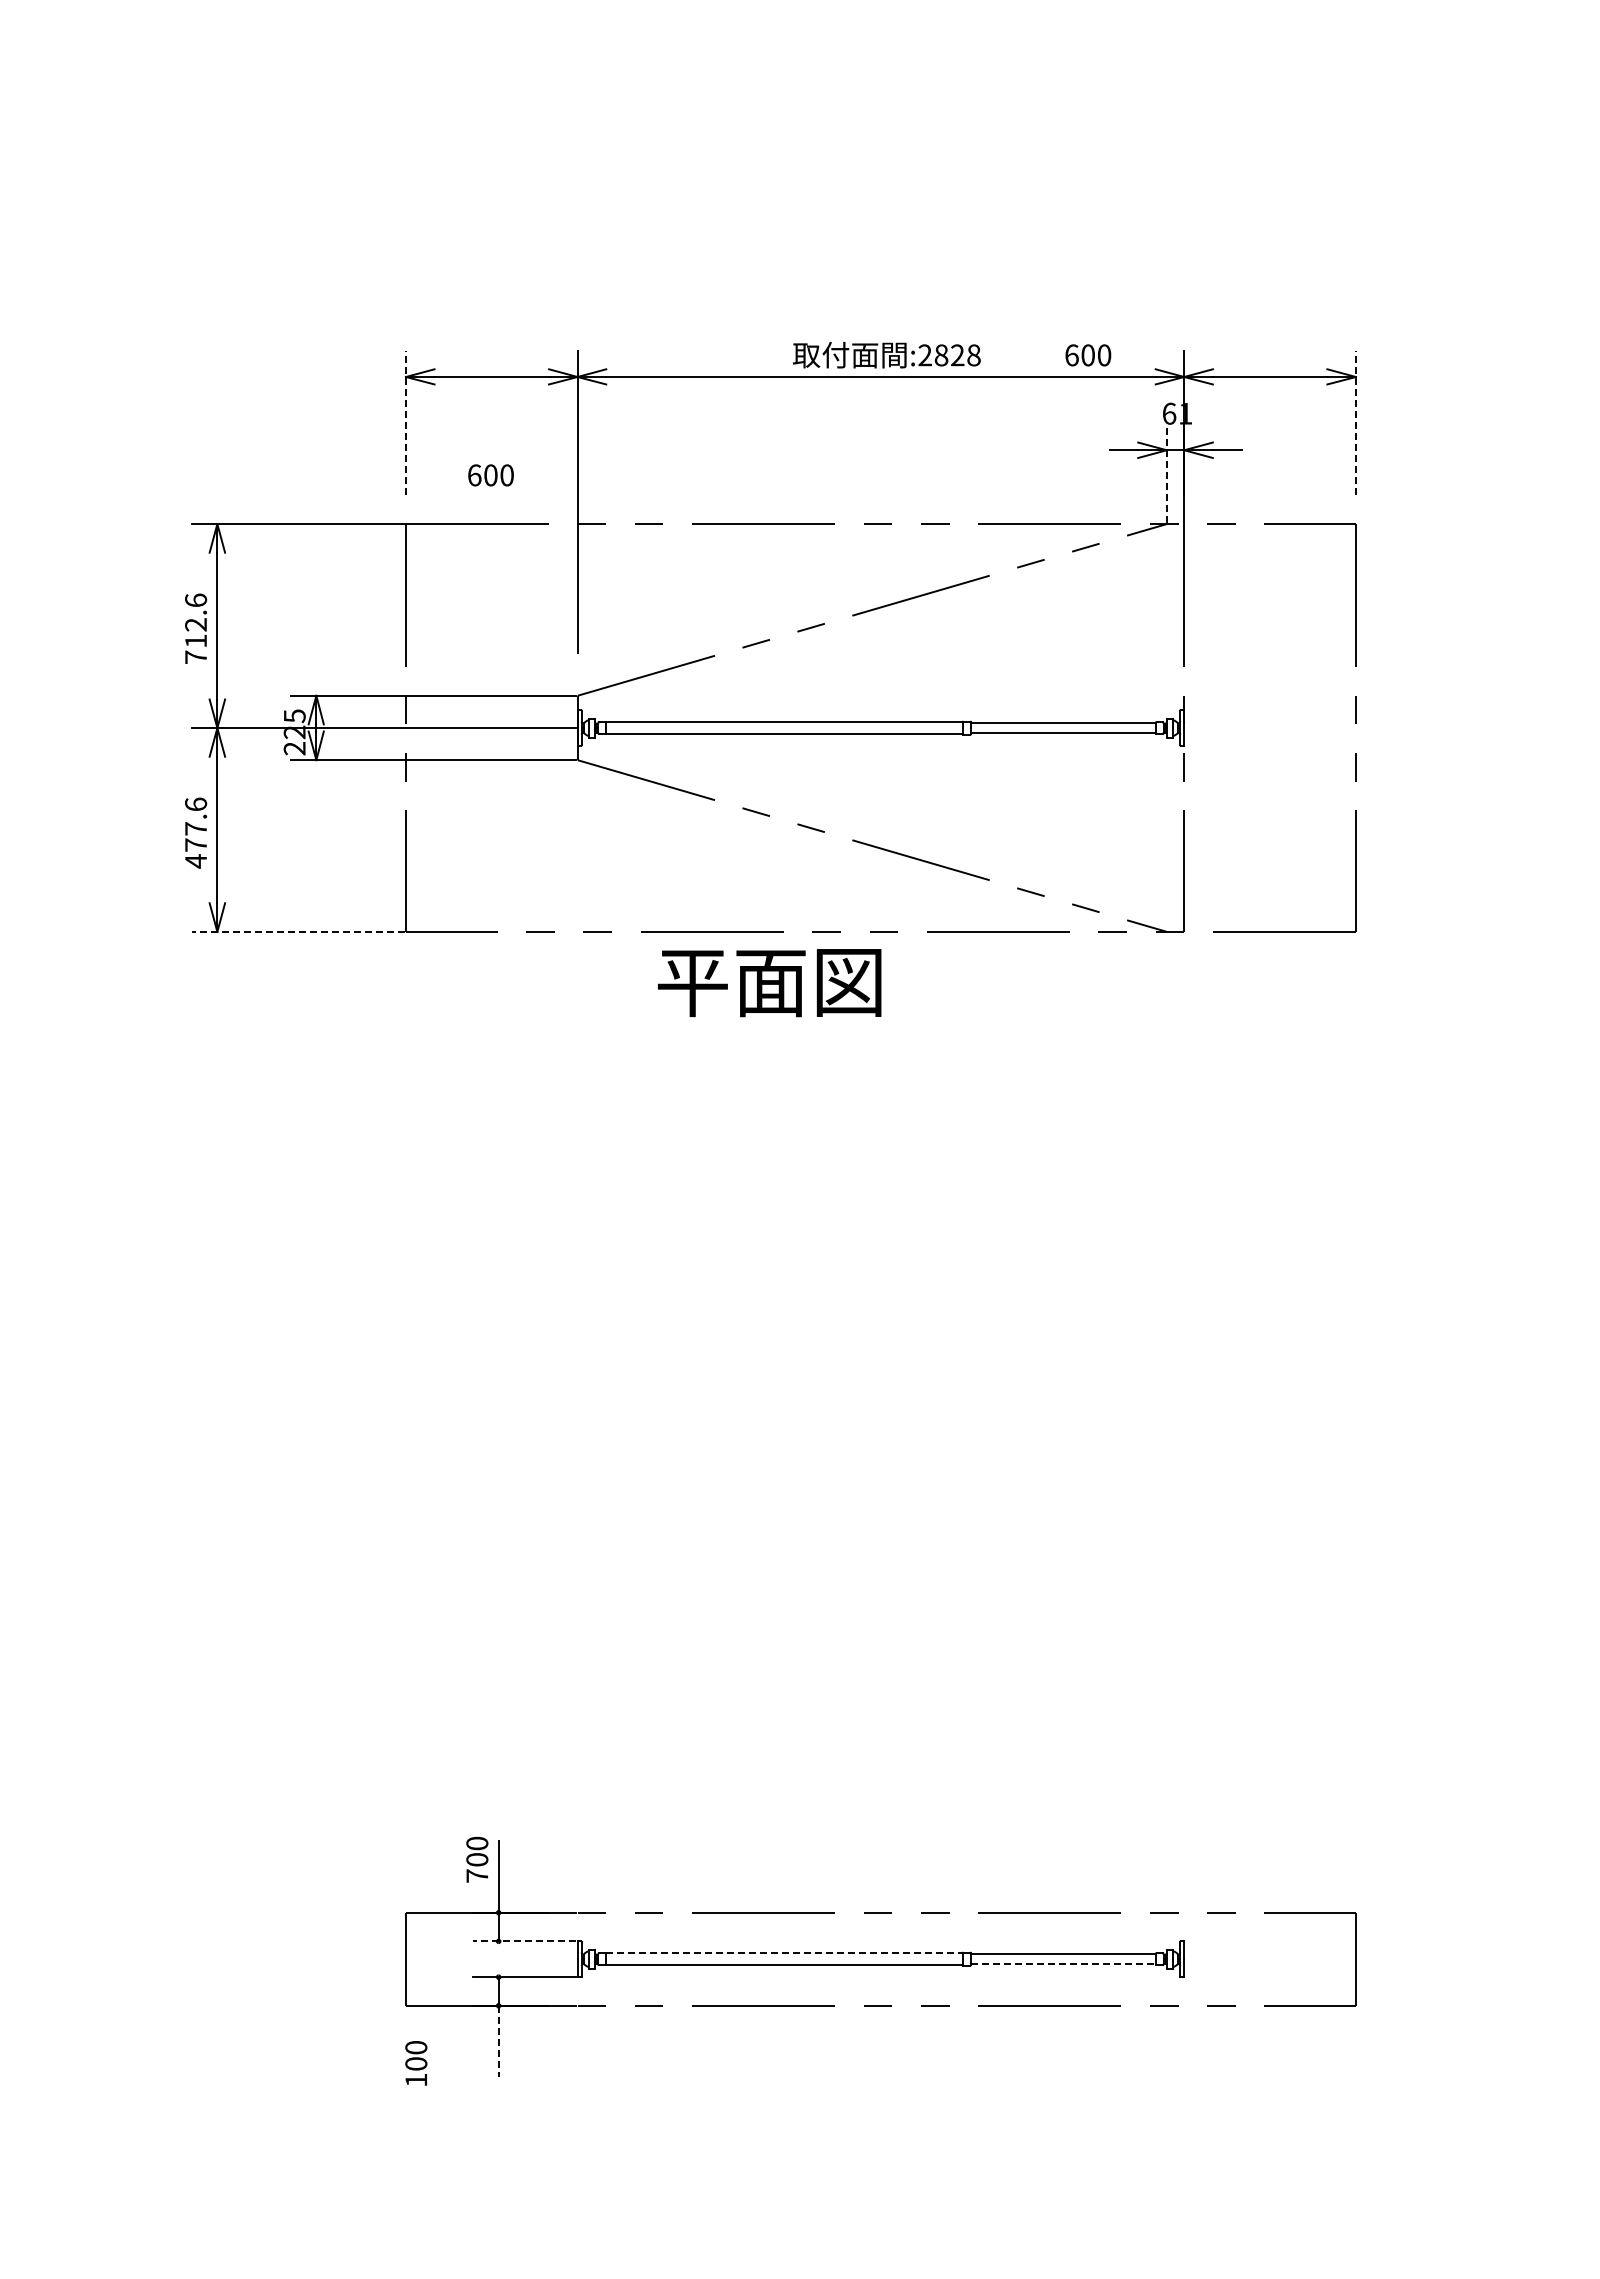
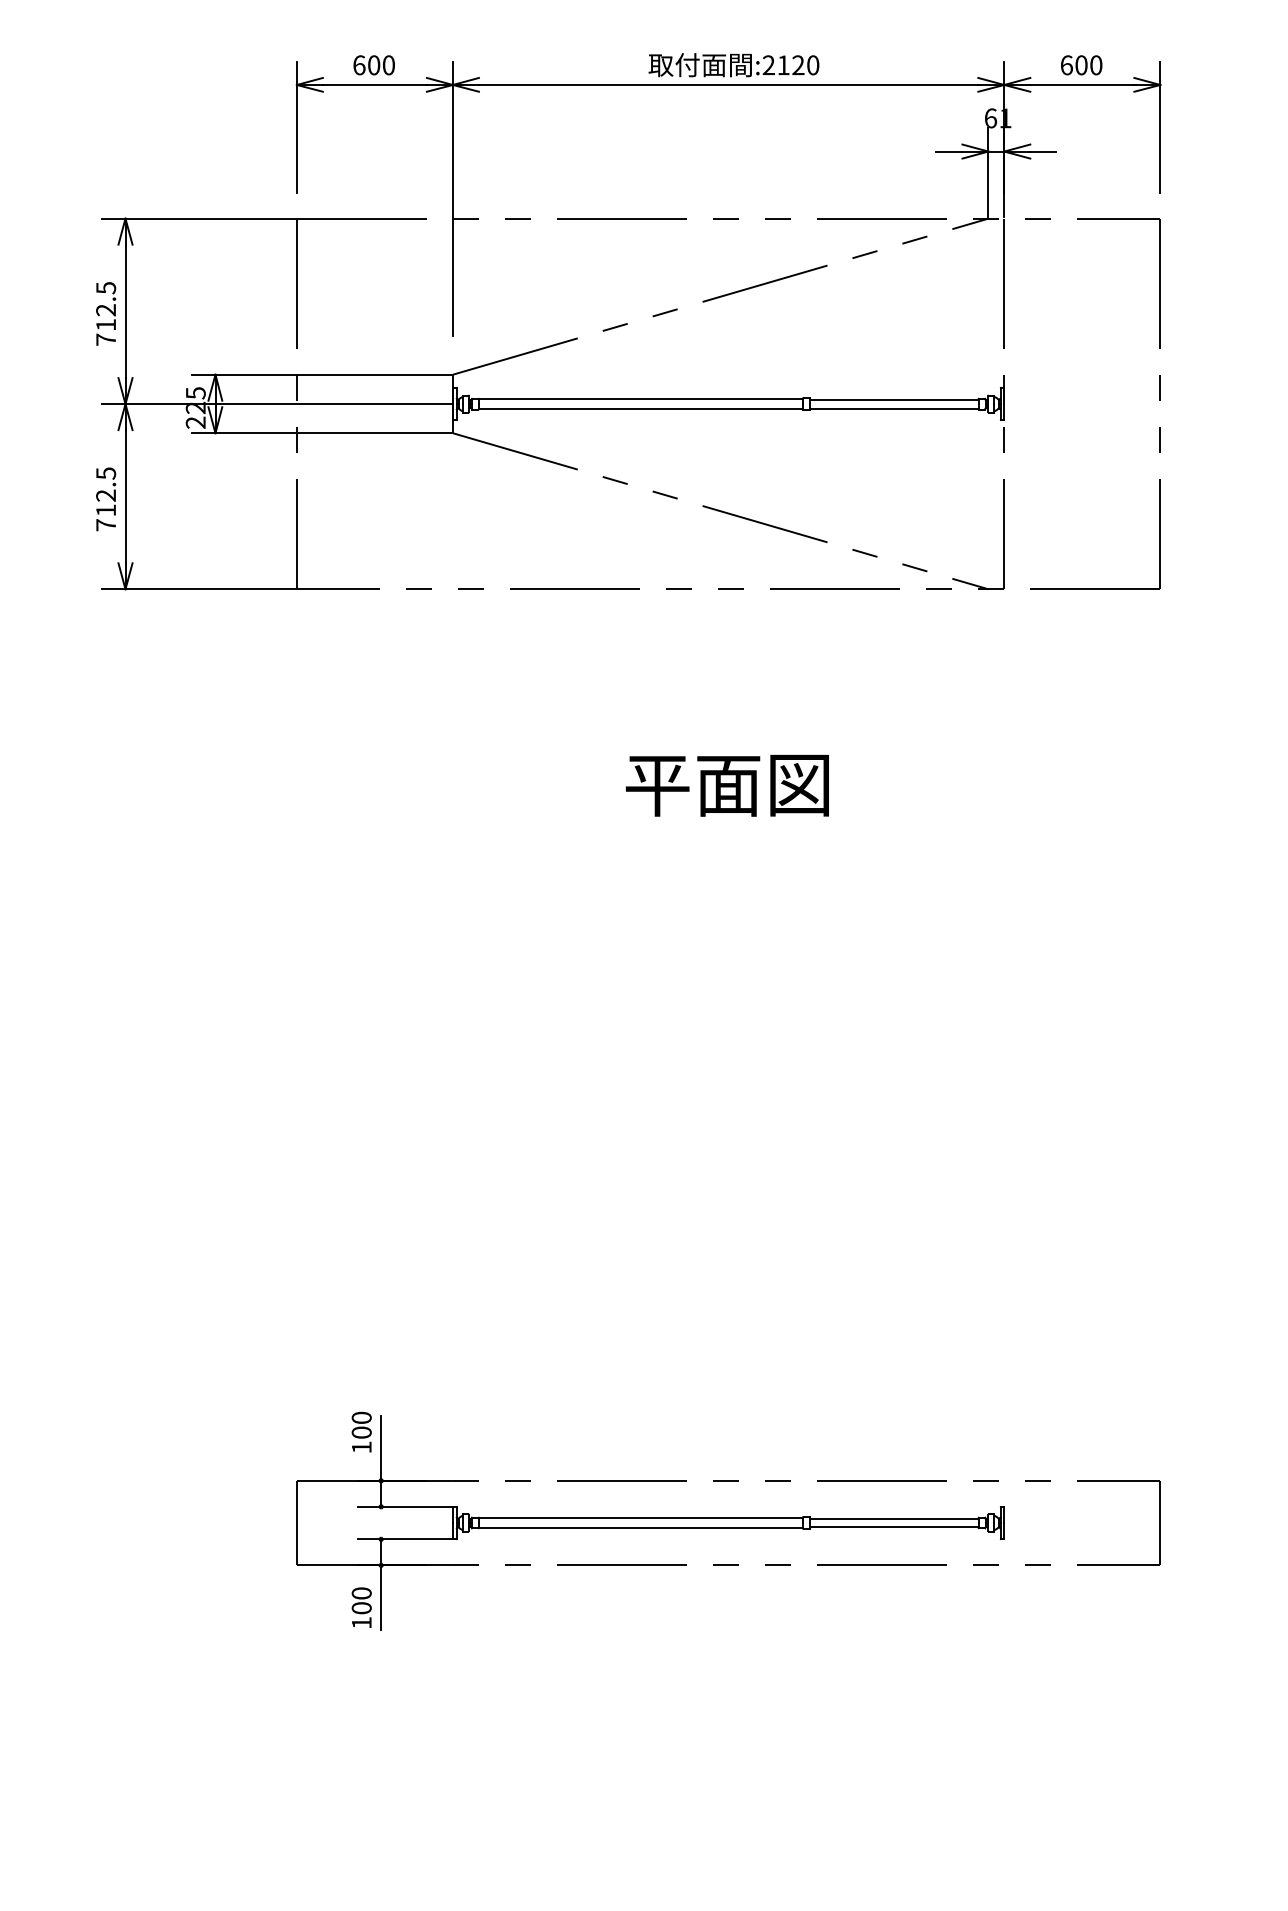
text: (957, 355) -> (798, 65), :2828 -> :2120
text: (1088, 355) -> (1081, 65), moved
line: (405, 422) -> (296, 126), dashed -> solid
line: (1355, 422) -> (1159, 126), dashed -> solid
line: (1166, 473) -> (988, 172), dashed -> solid
text: (490, 475) -> (373, 65), moved
text: (196, 600) -> (106, 288), 712.6 -> 712.5
text: (196, 832) -> (106, 498), 477.6 -> 712.5
line: (297, 931) -> (198, 588), dashed -> solid
text: (769, 983) -> (727, 786), moved
text: (476, 1875) -> (361, 1446), 700 -> 100
line: (524, 1941) -> (404, 1506), dashed -> solid
line: (784, 1953) -> (640, 1517), dashed -> solid
line: (1063, 1963) -> (894, 1526), dashed -> solid
line: (498, 2041) -> (381, 1597), dashed -> solid
text: (416, 2063) -> (361, 1607), moved

